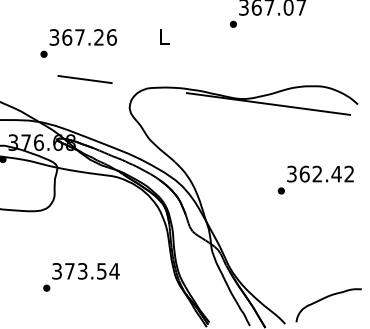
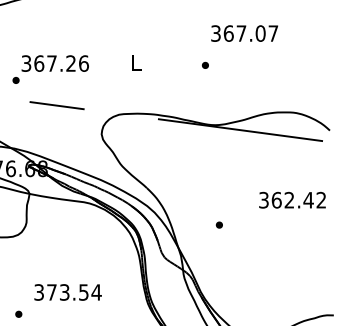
part: (232, 23) -> (204, 64), moved
part: (280, 190) -> (218, 224), moved
text: (85, 271) -> (67, 292), moved

